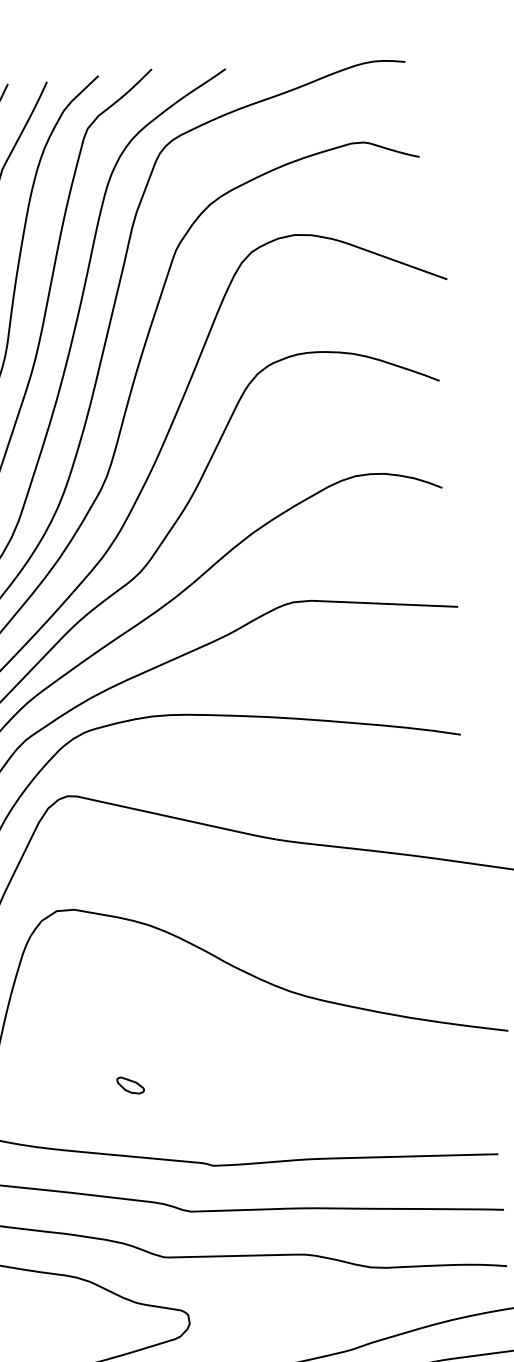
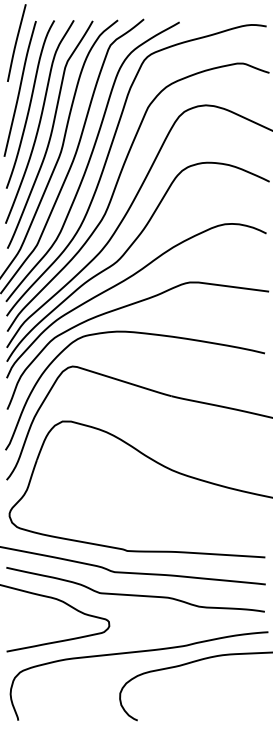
part: (129, 1085) -> (90, 508), removed

